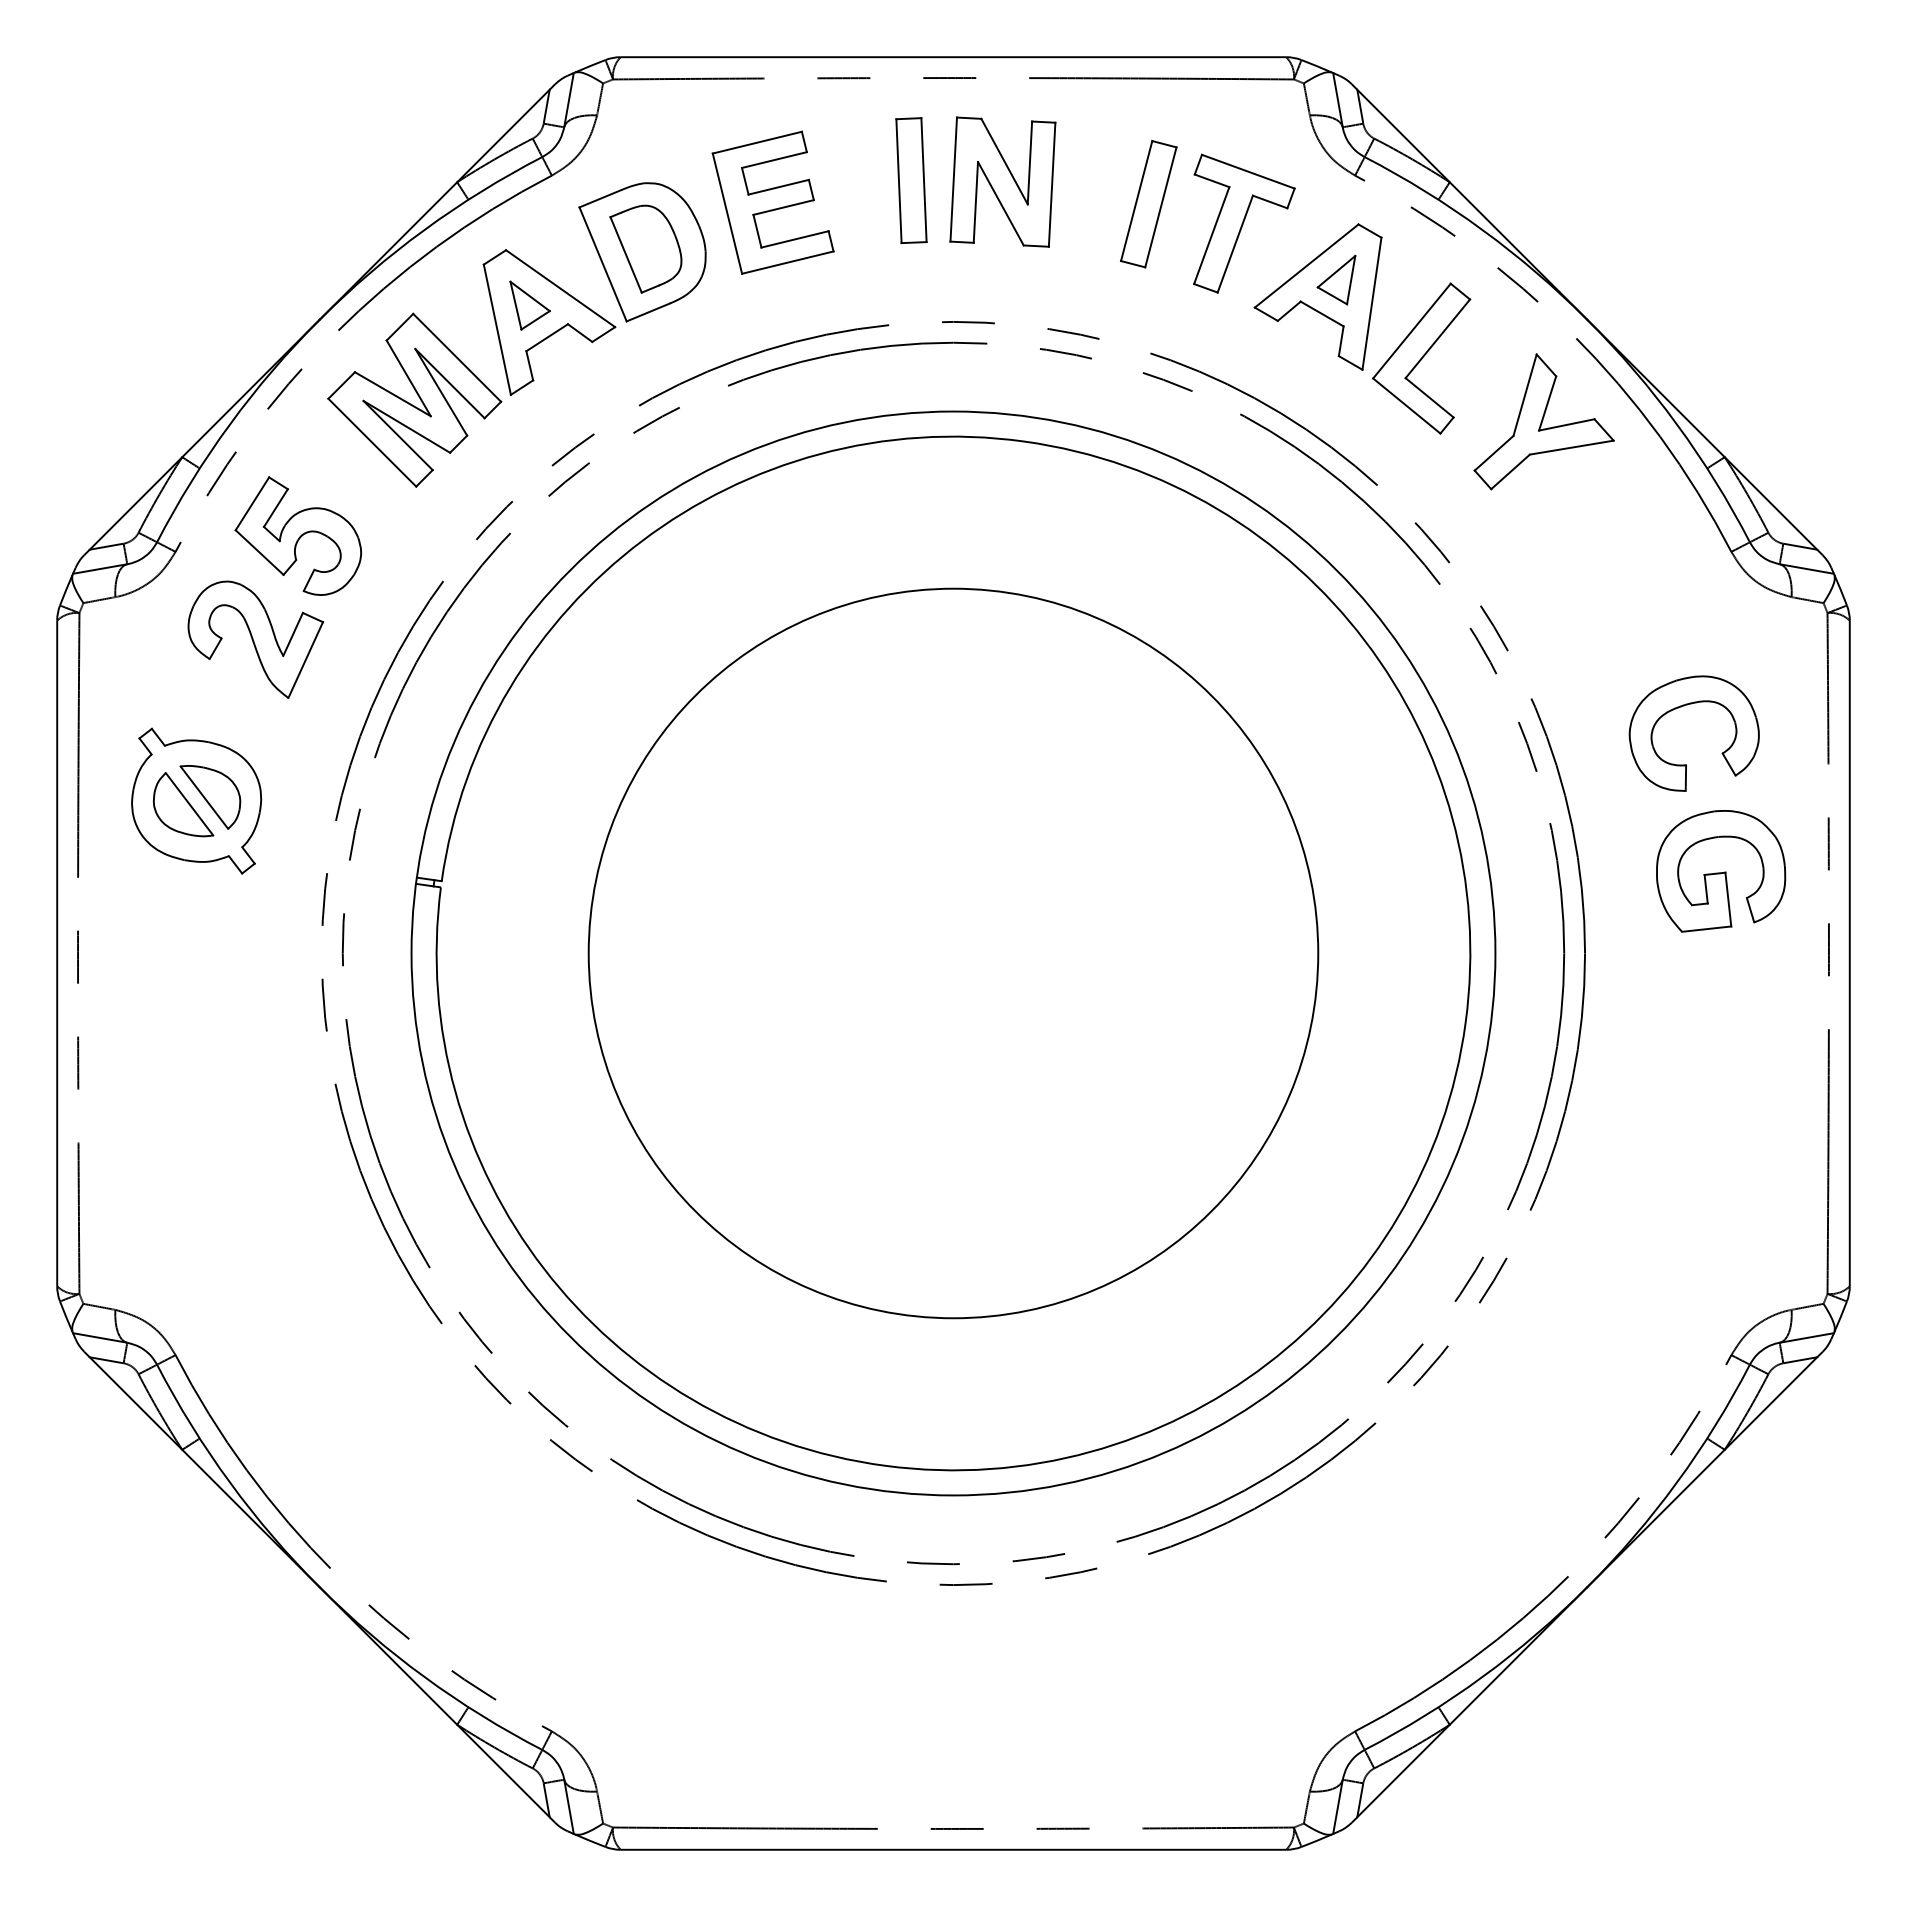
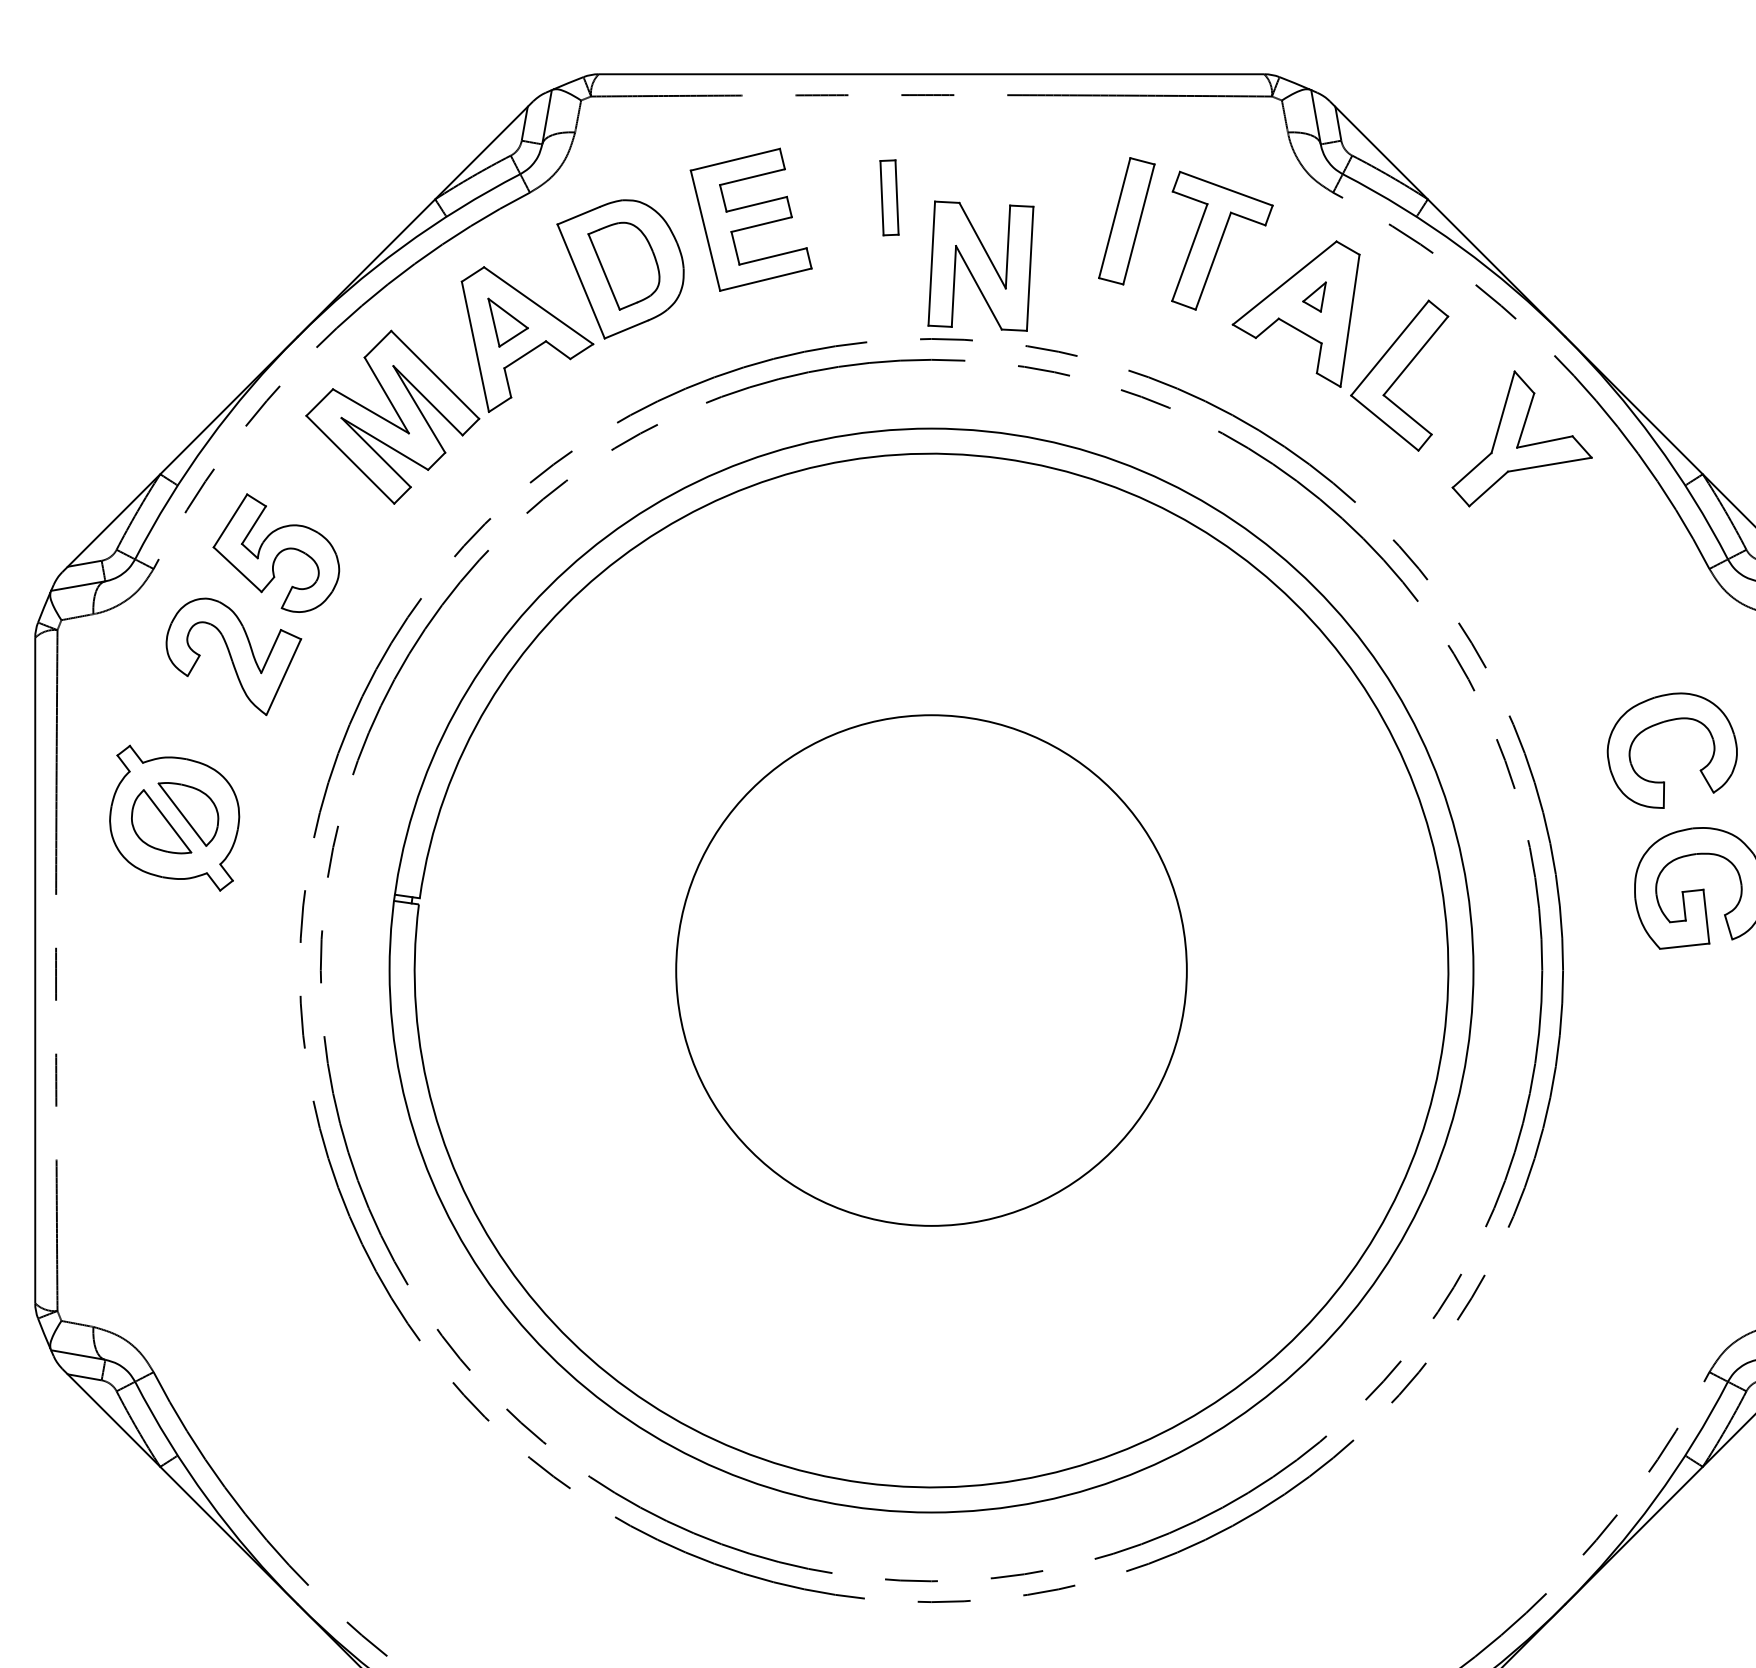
part: (911, 180) -> (889, 197), size x0.6
part: (1002, 181) -> (980, 265), moved
part: (1336, 279) -> (1314, 296), size x0.6
circle: (953, 953) -> (931, 970), size x0.7

